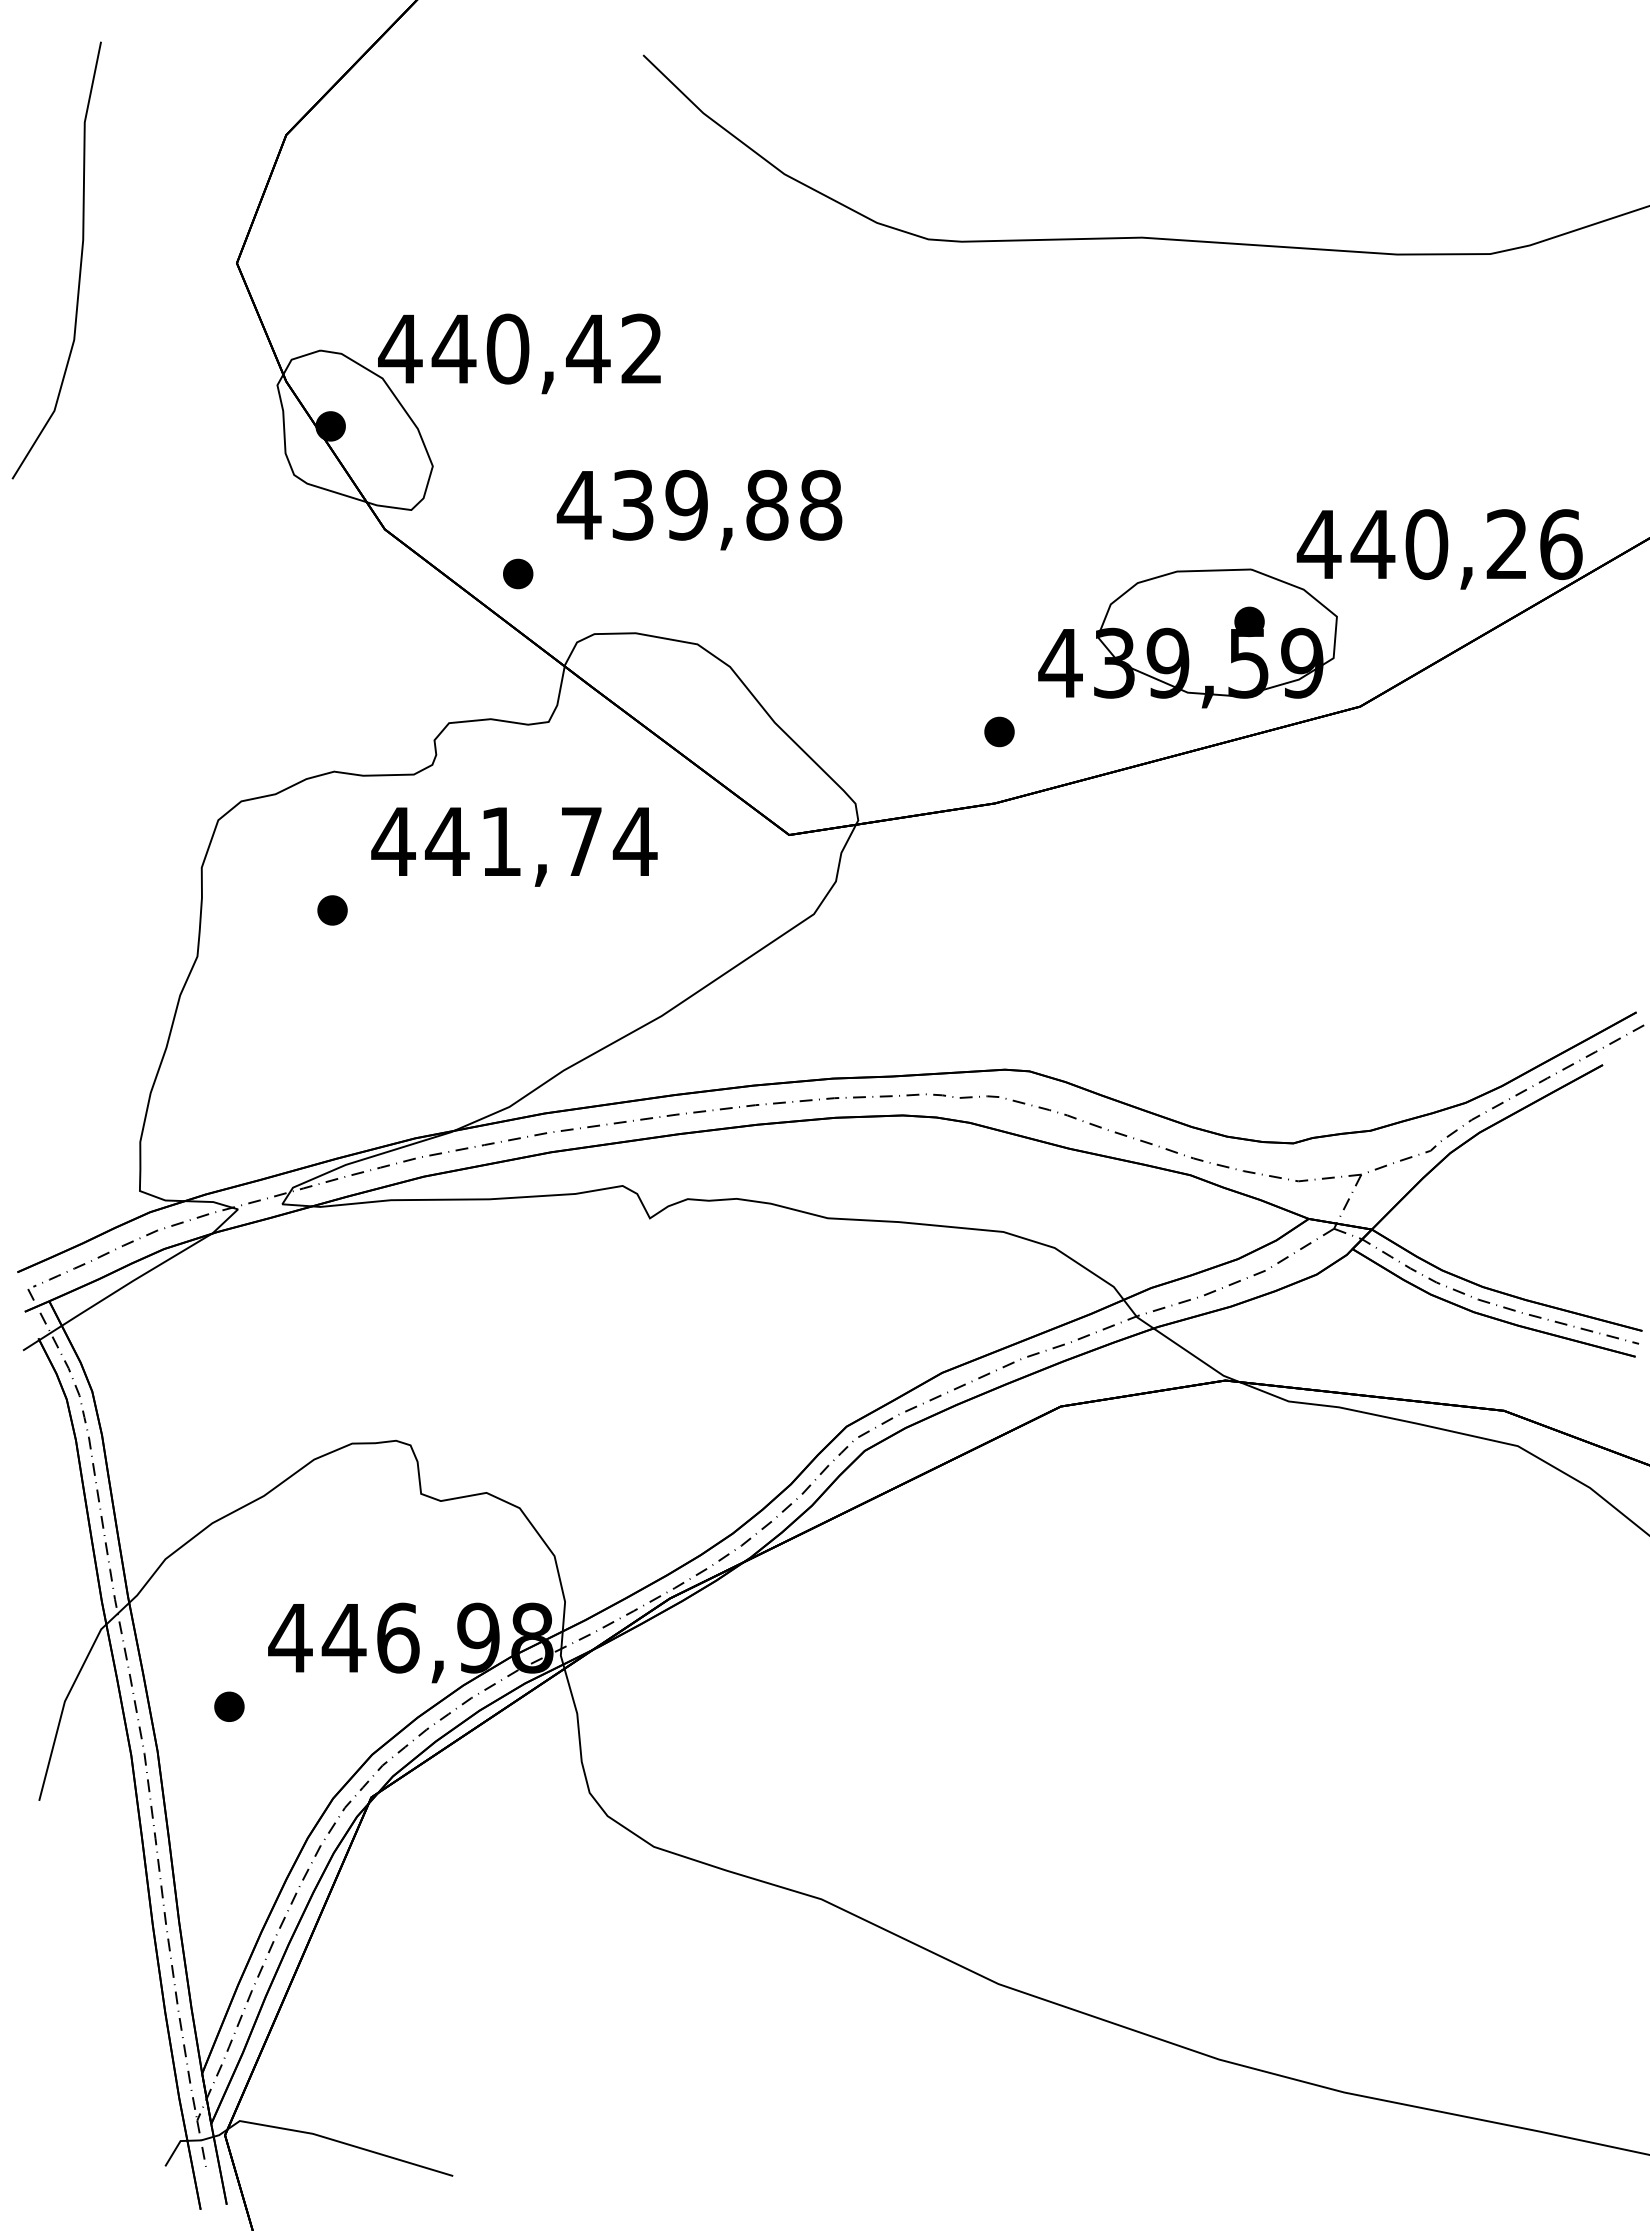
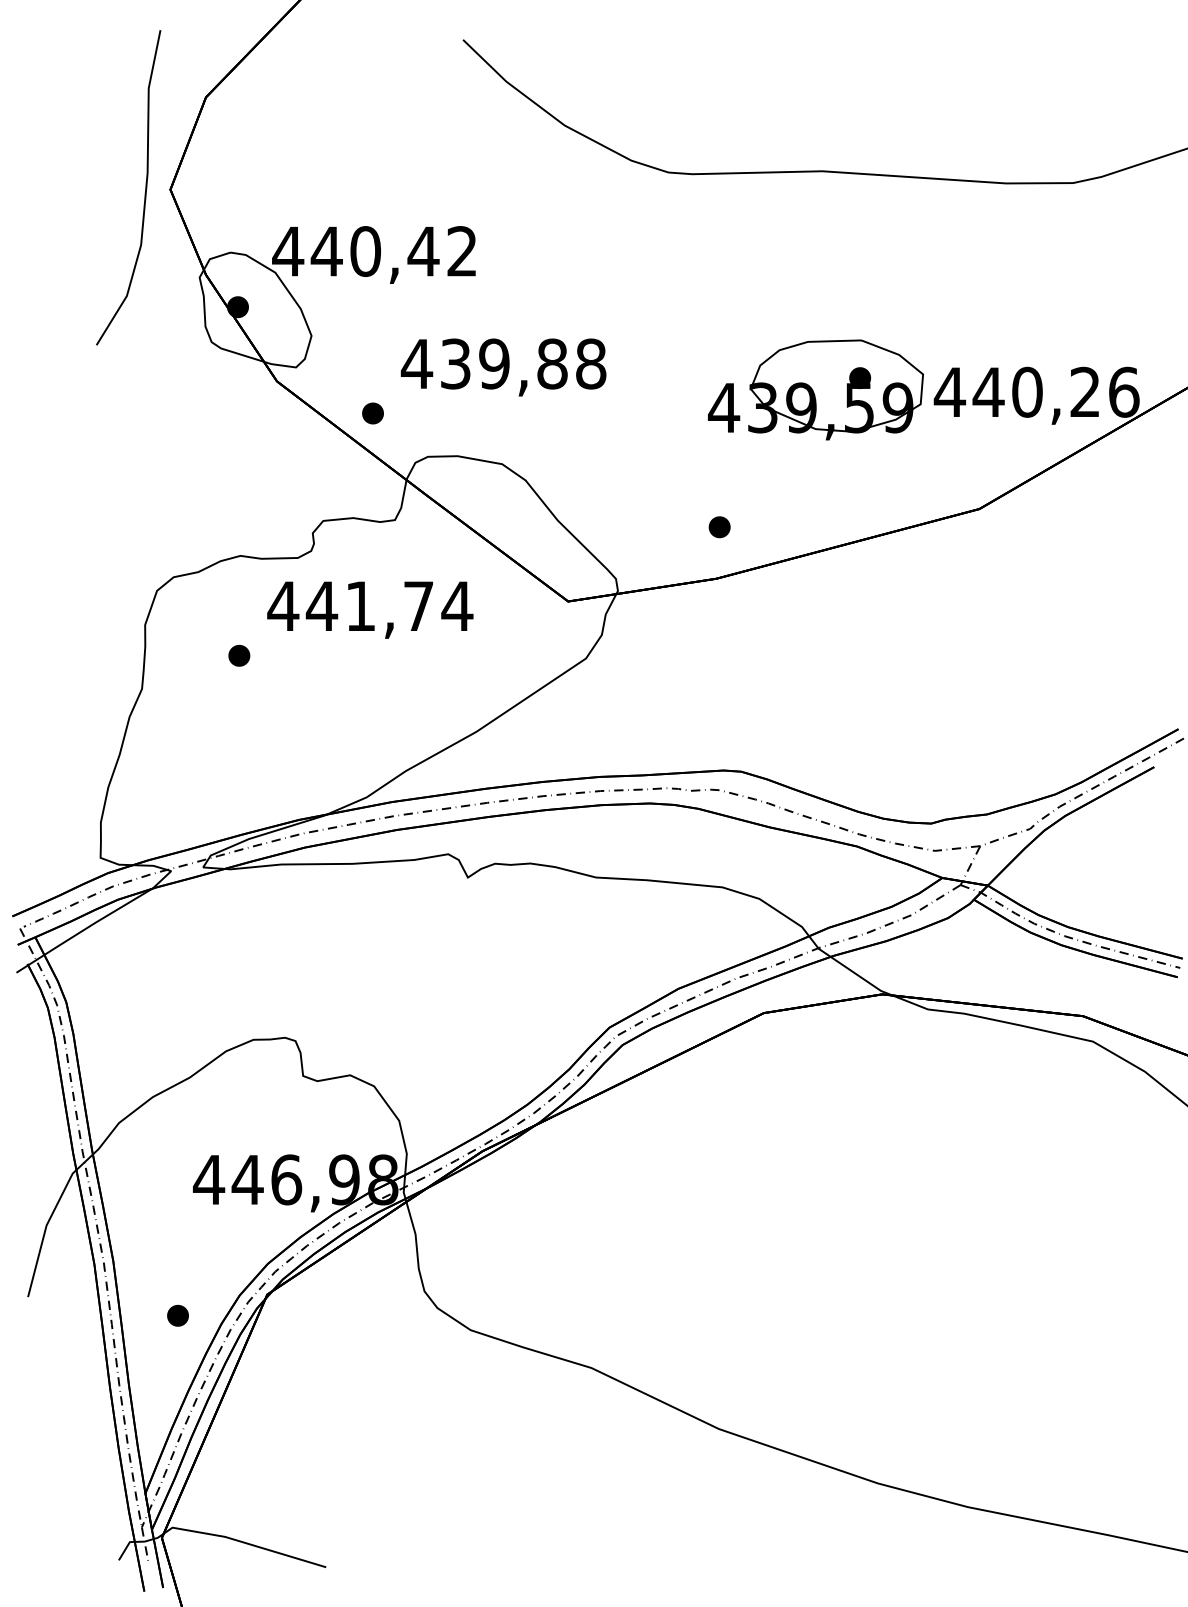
curve: (79, 266) -> (144, 192), moved
part: (1187, 638) -> (815, 390), moved
part: (229, 1706) -> (178, 1315), moved

